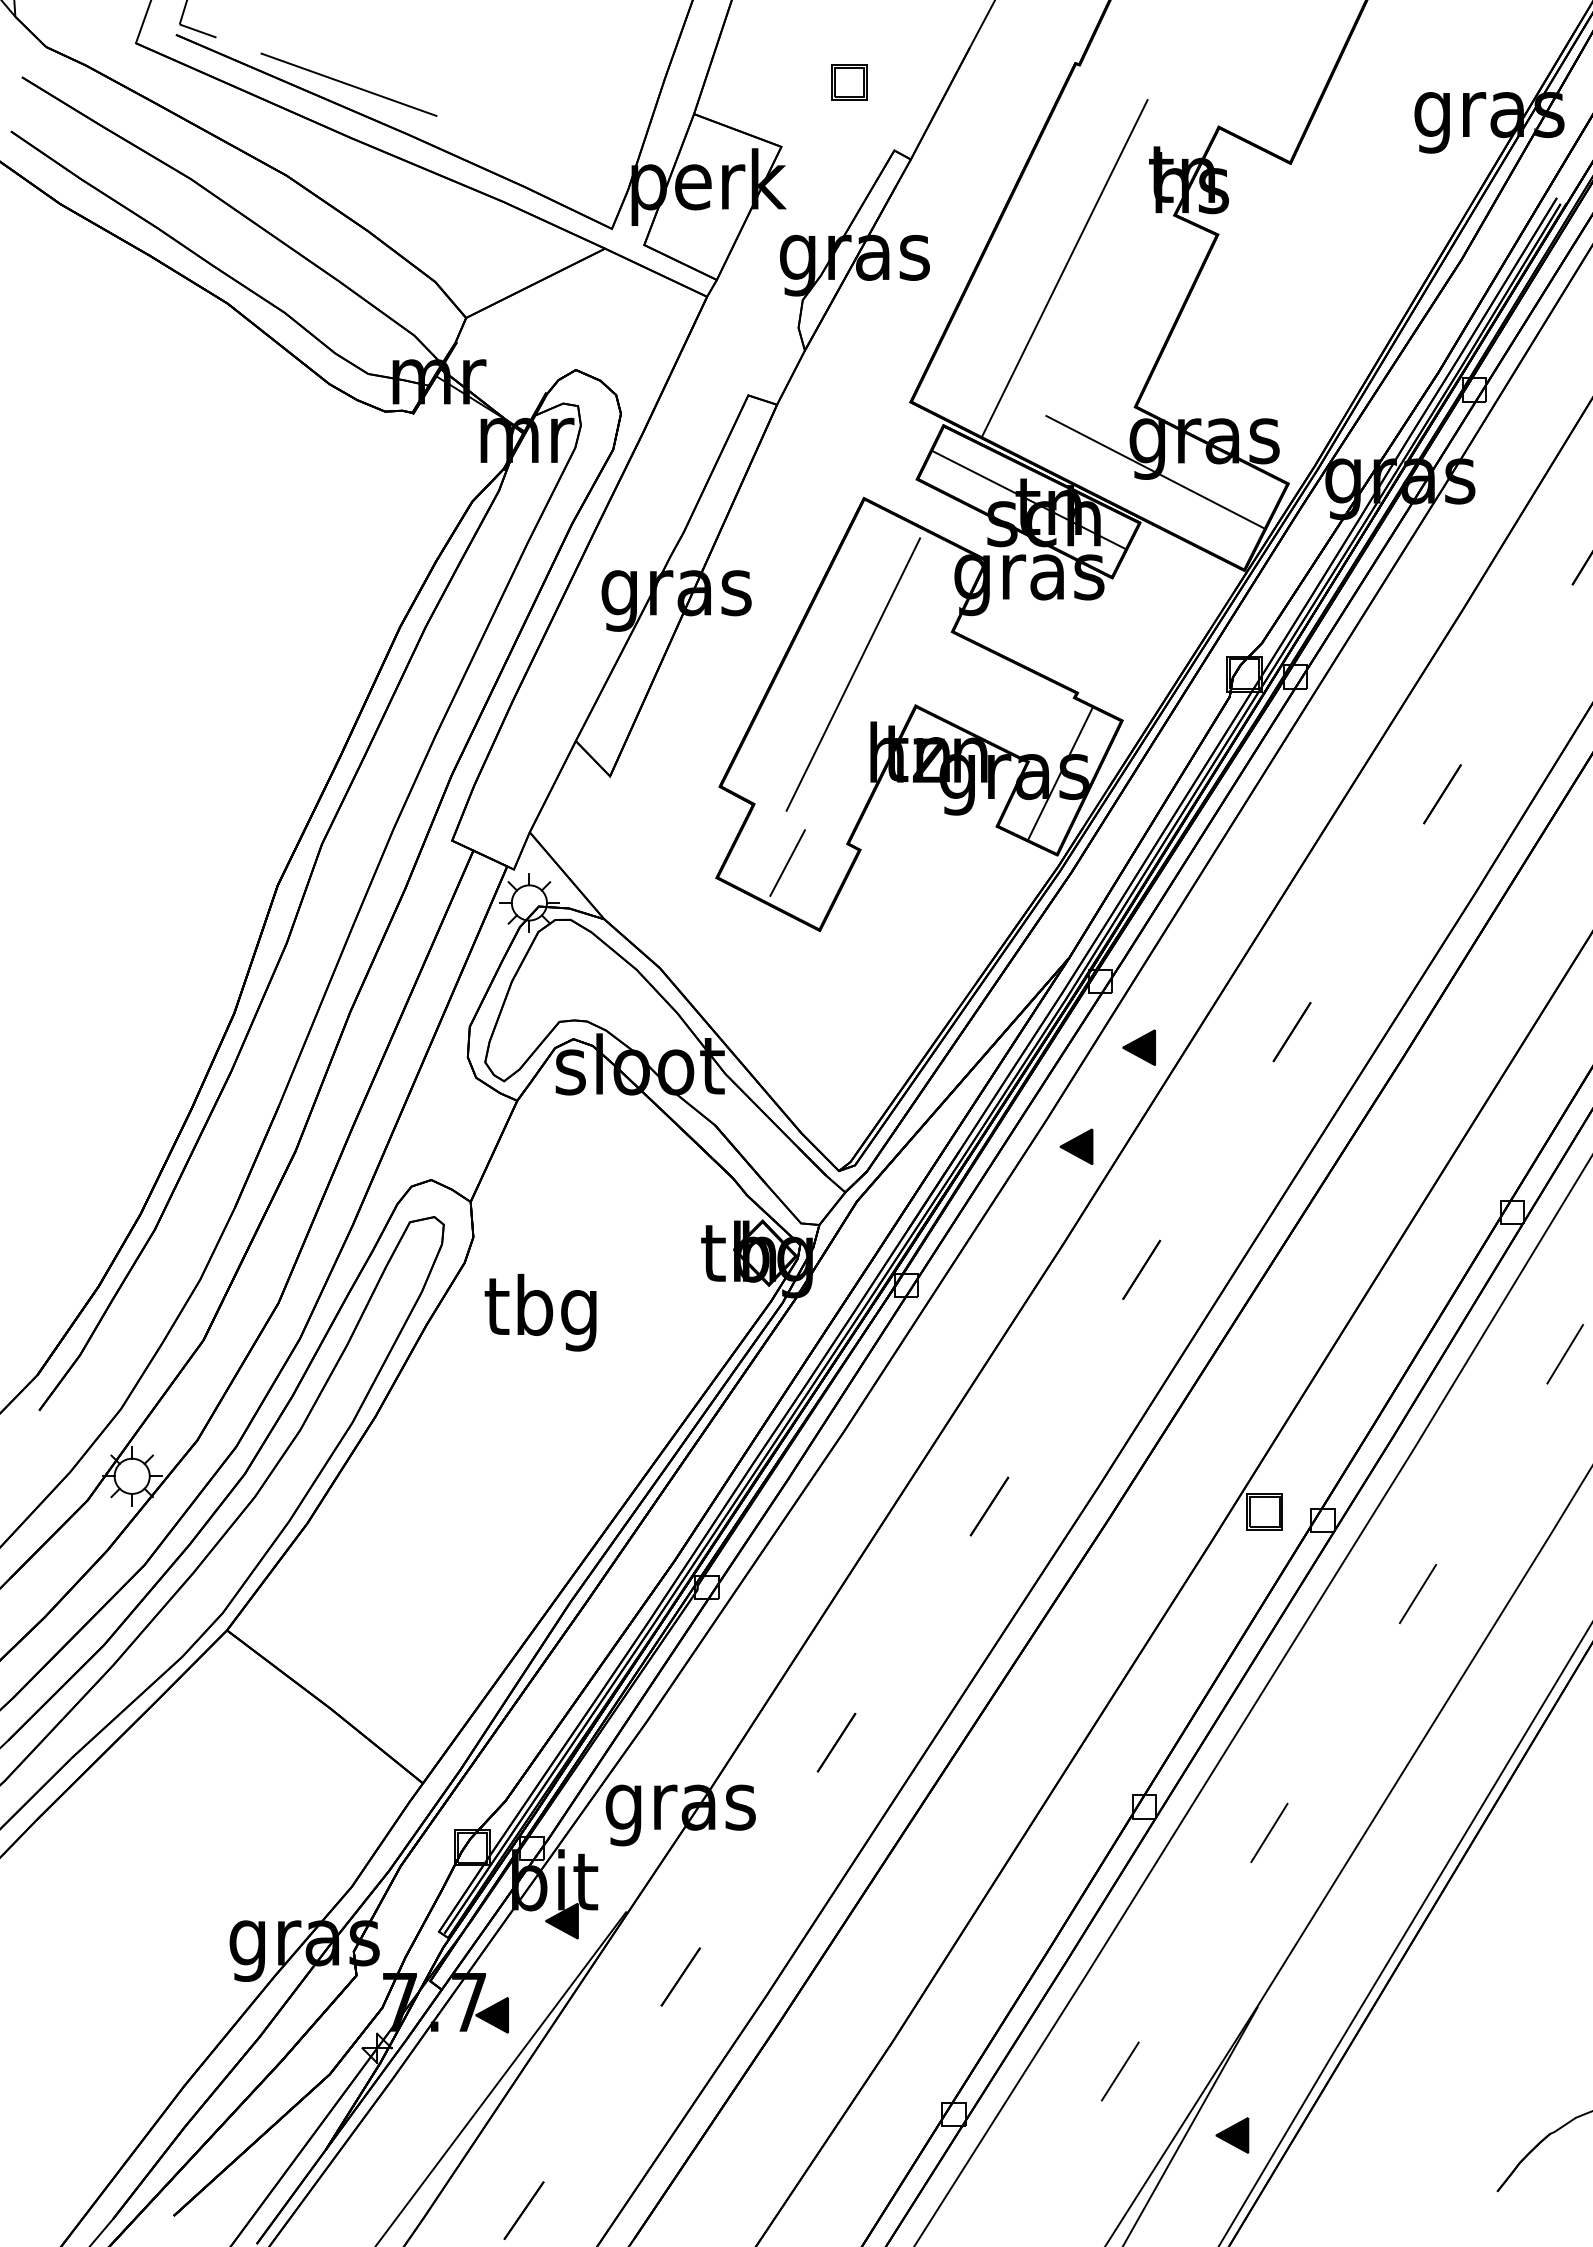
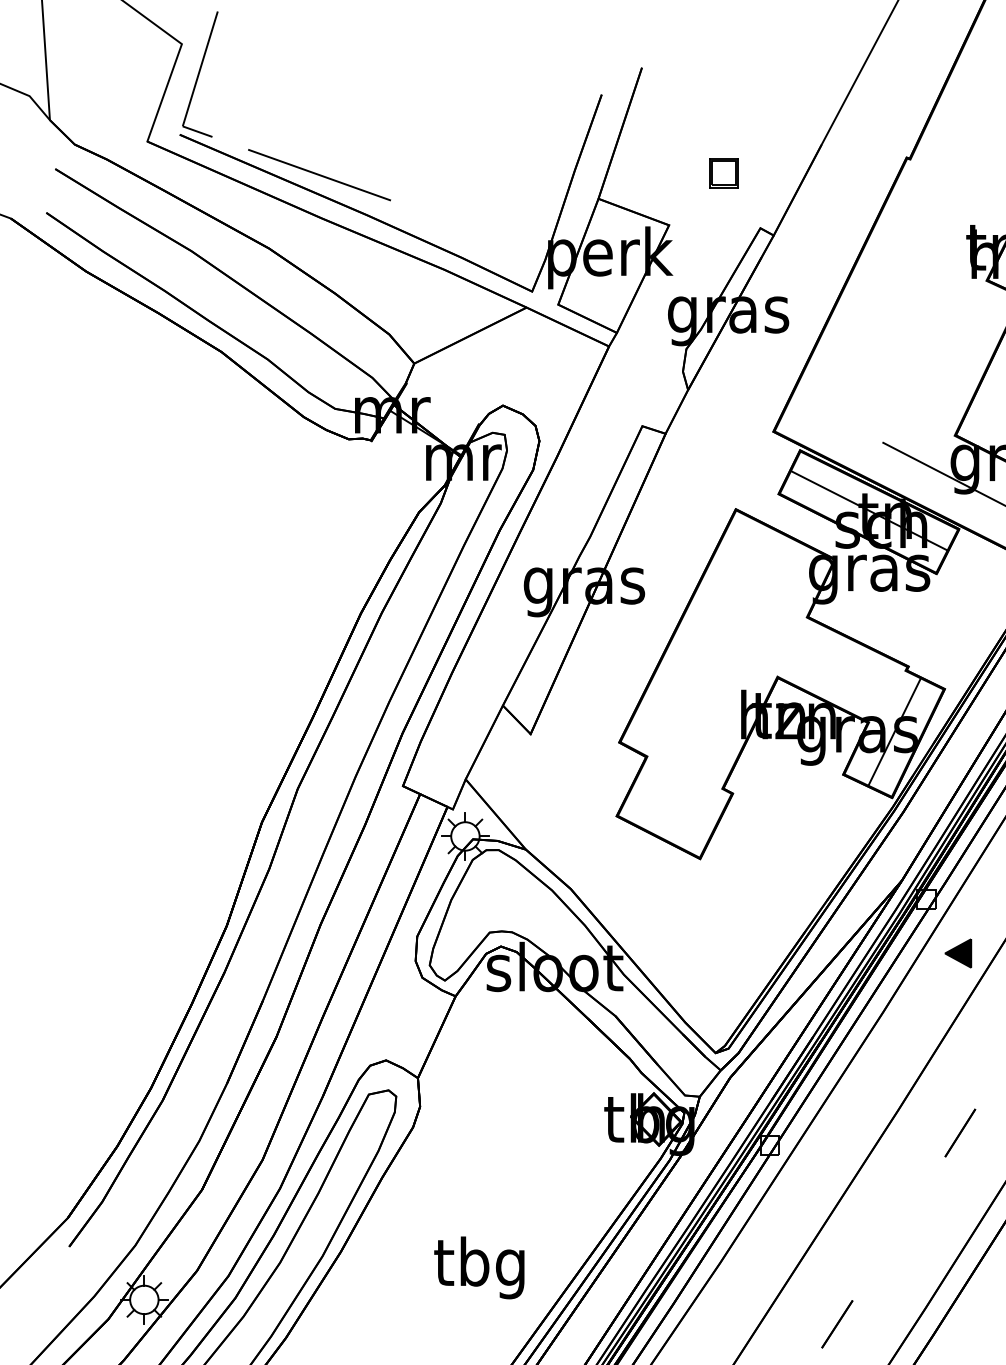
line: (1064, 268) -> (897, 323), removed
line: (853, 674) -> (727, 651), removed
line: (787, 862) -> (674, 803), removed
part: (1076, 1146) -> (907, 1033), removed
text: (540, 1312) -> (479, 1267), moved

